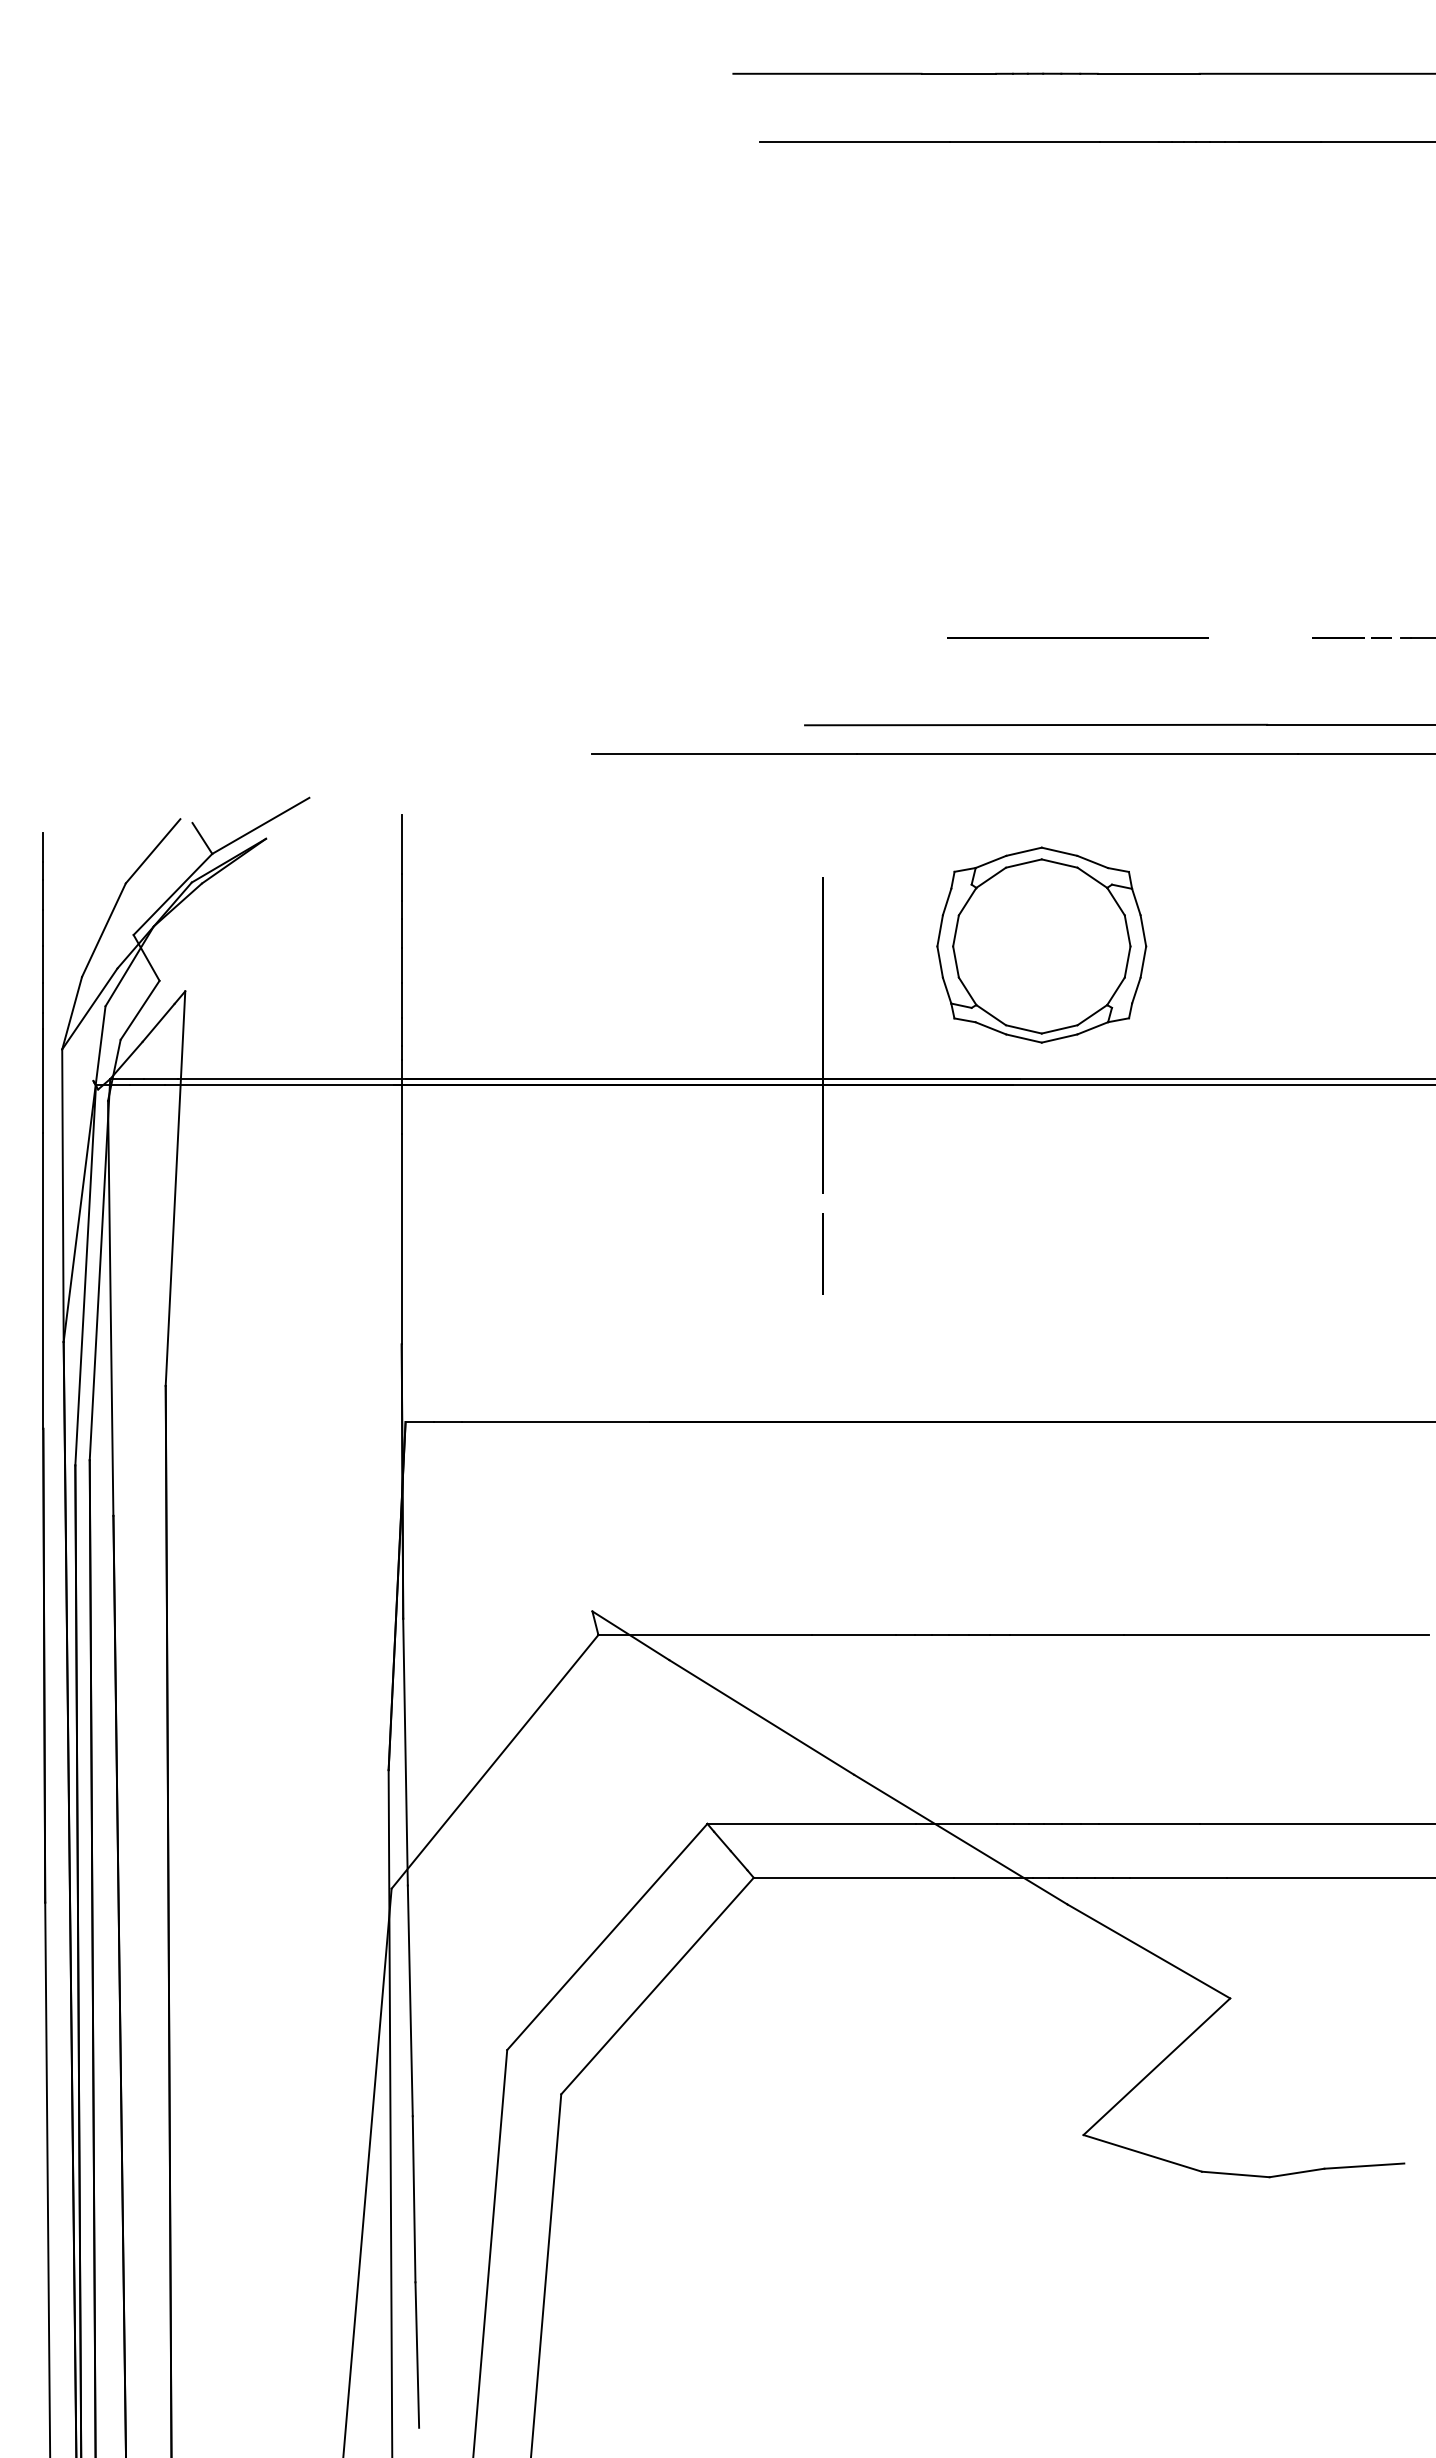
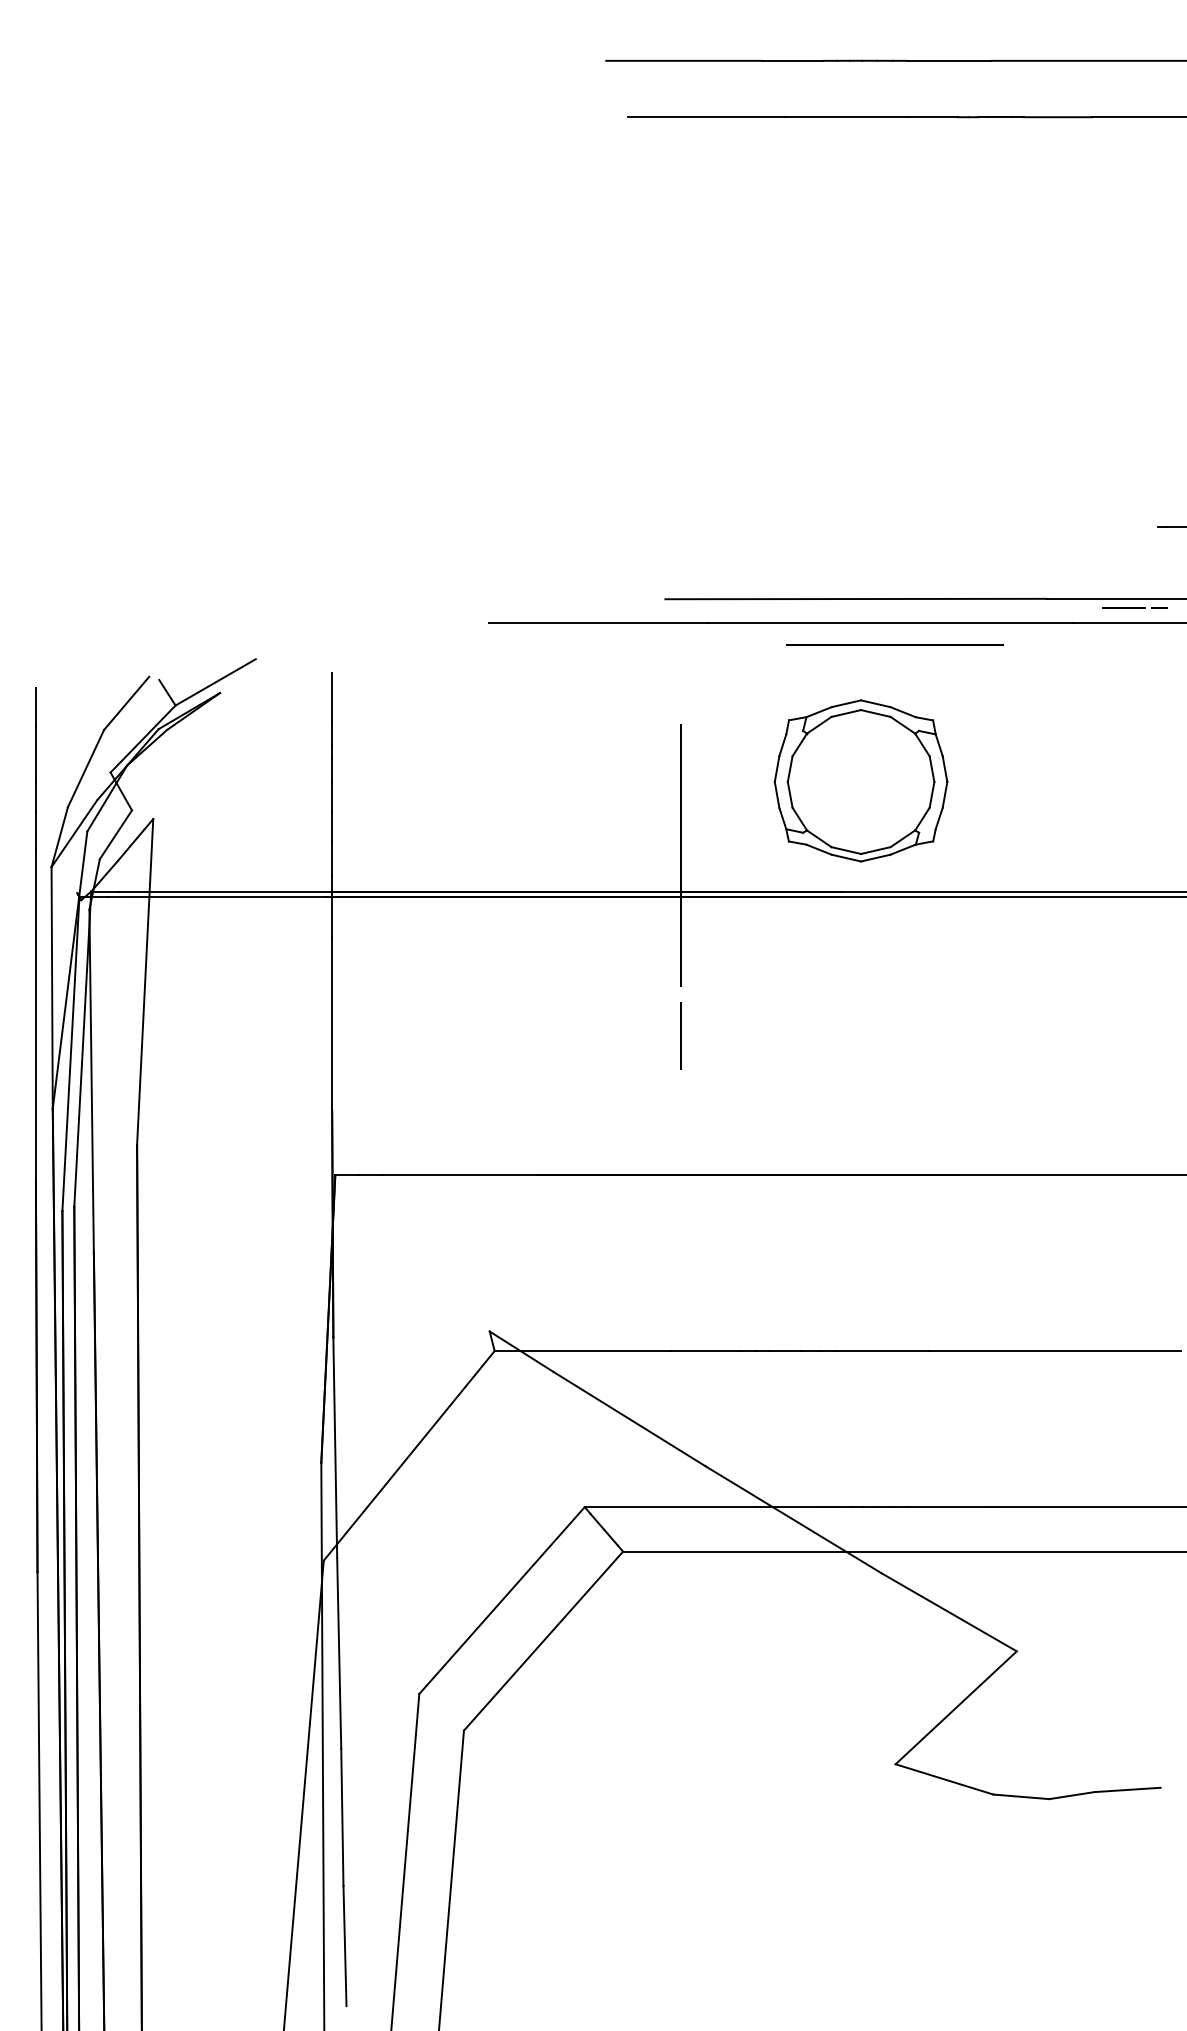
line: (1077, 637) -> (894, 644), moved
line: (1351, 637) -> (1134, 607), moved

